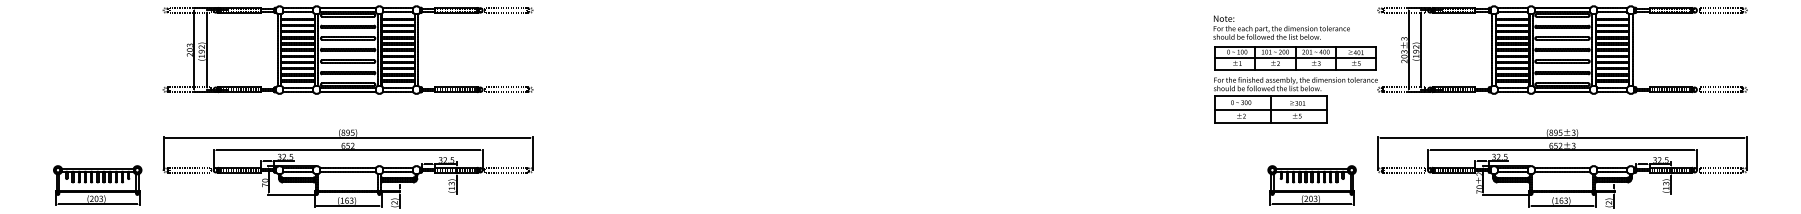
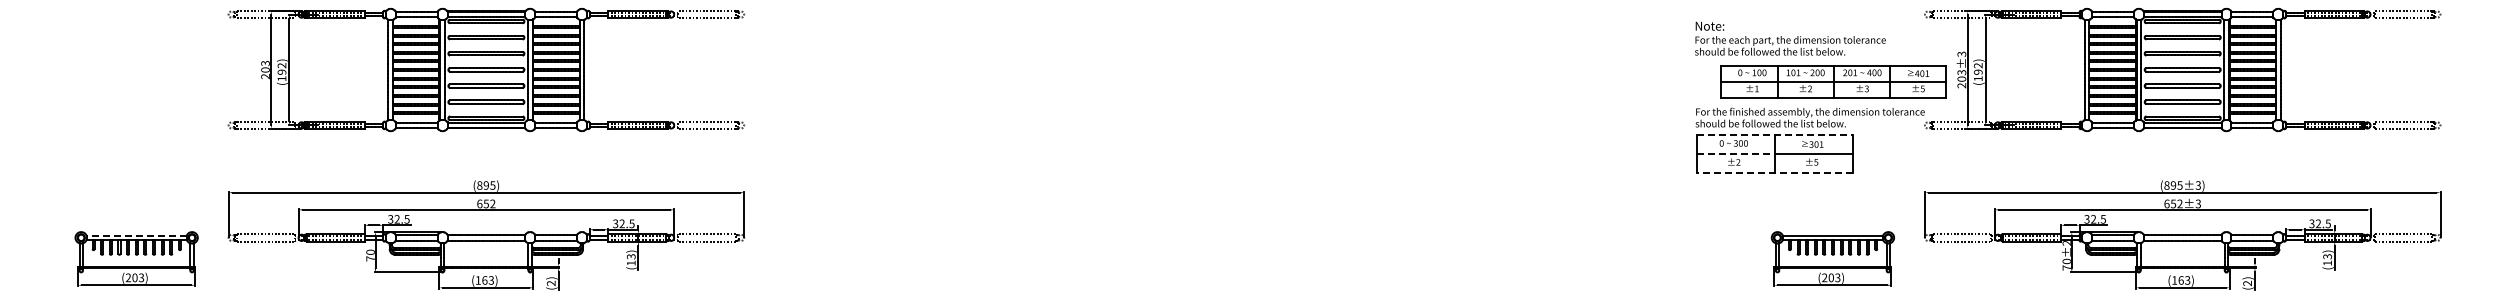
part: (1295, 58) -> (1833, 81), moved
line: (1270, 96) -> (1775, 134), solid -> dashed
line: (1243, 109) -> (1736, 153), solid -> dashed
line: (1270, 123) -> (1775, 172), solid -> dashed
line: (97, 168) -> (136, 235), solid -> dashed

